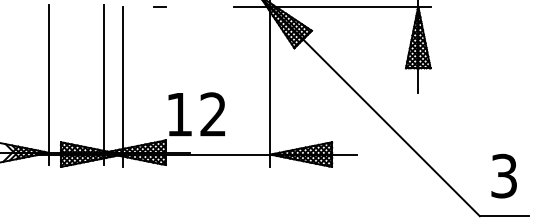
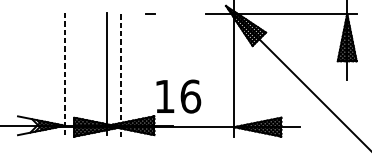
line: (48, 85) -> (64, 74), solid -> dashed
line: (122, 87) -> (121, 75), solid -> dashed
text: (213, 114) -> (190, 96), 12 -> 16

